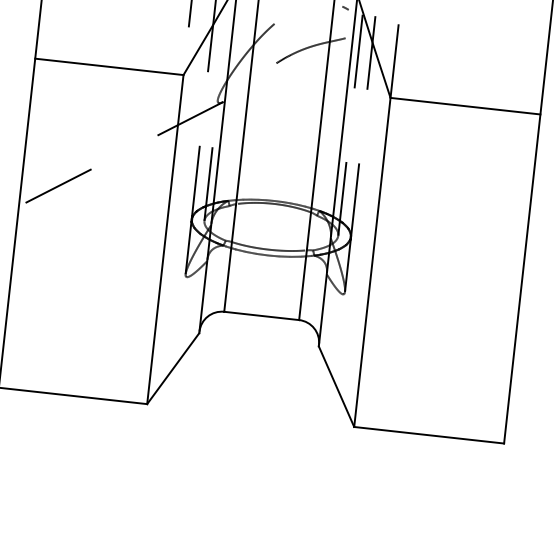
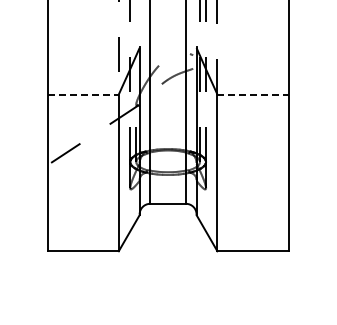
line: (109, 66) -> (83, 94), solid -> dashed
line: (466, 106) -> (253, 94), solid -> dashed

